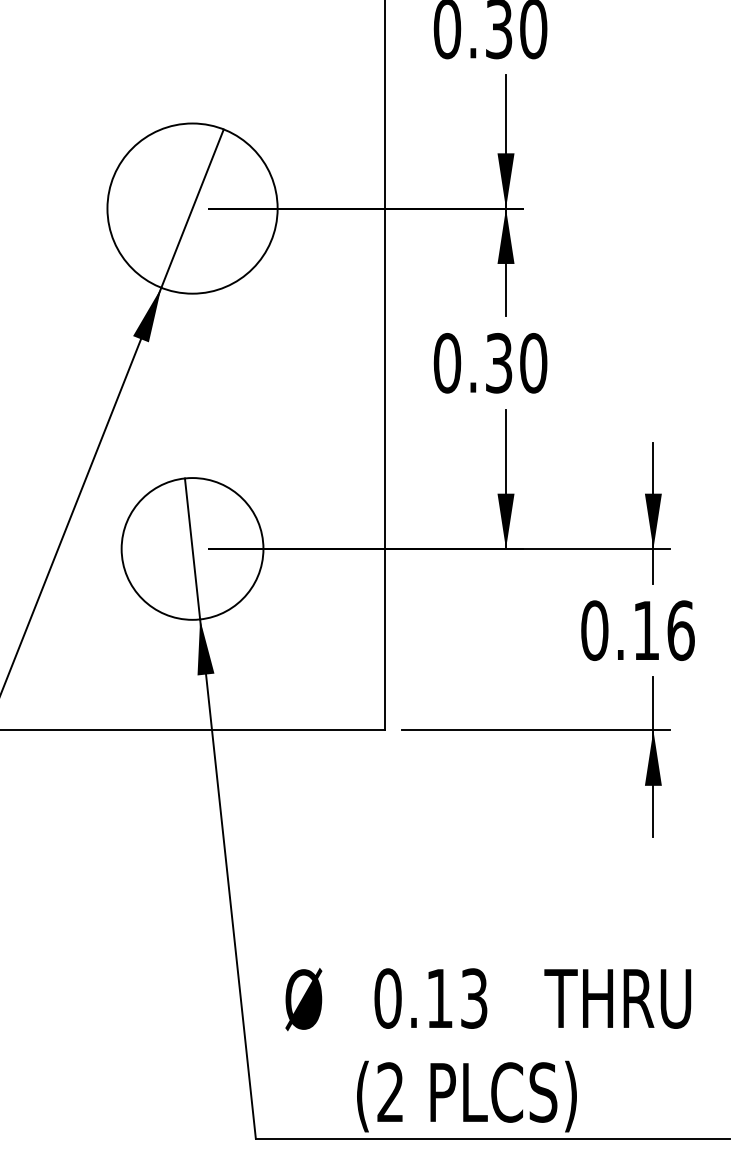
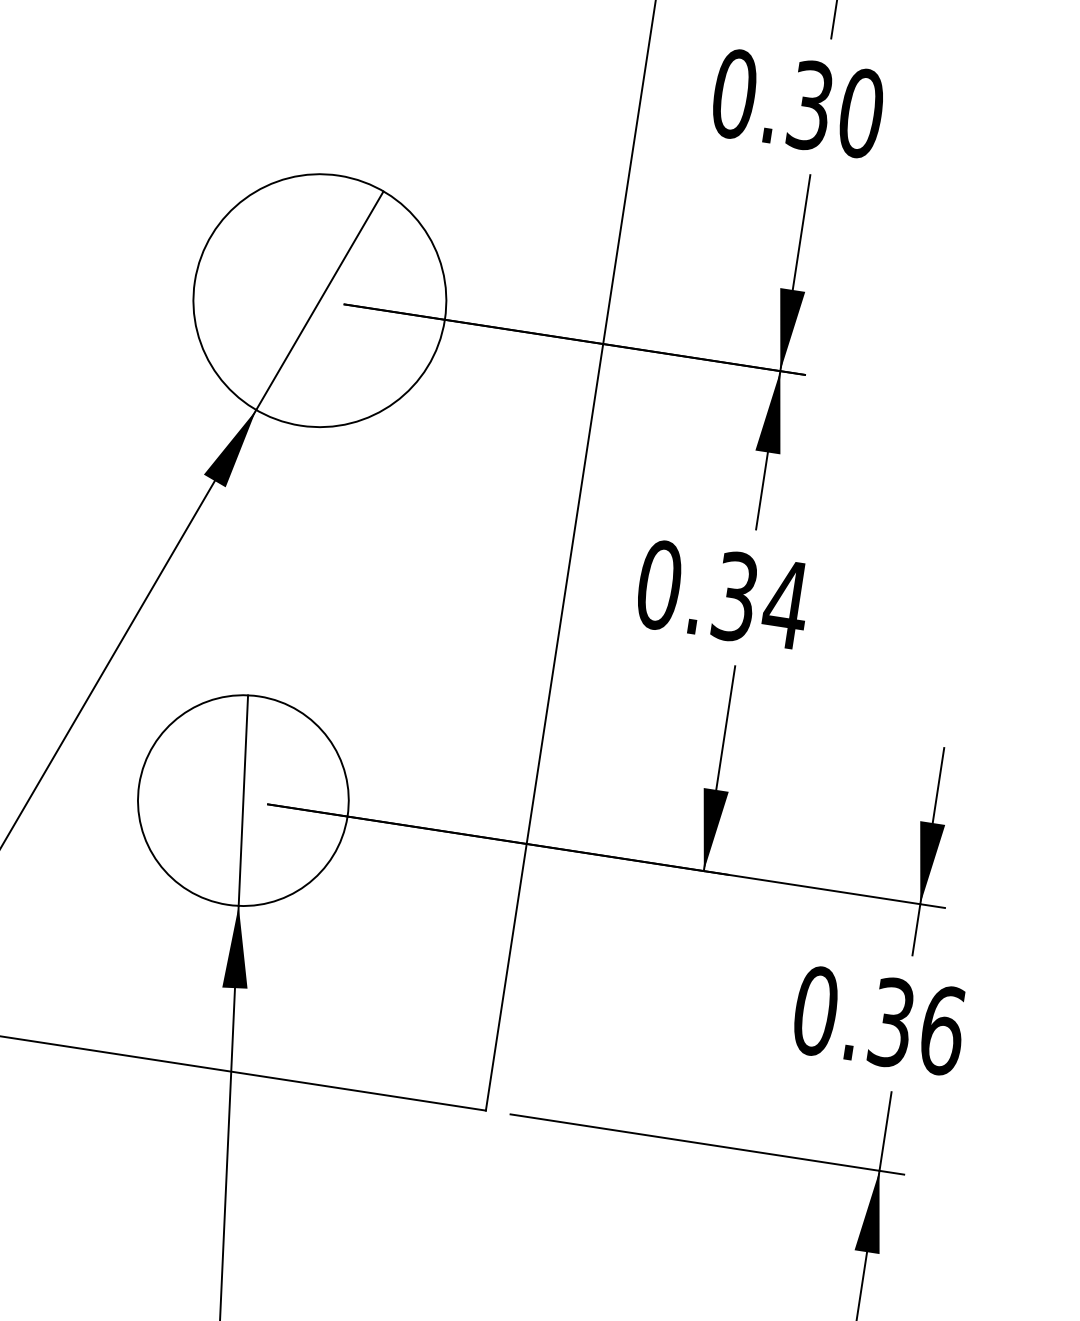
text: (533, 363) -> (785, 604), 0.30 -> 0.34
text: (646, 630) -> (891, 1022), 0.16 -> 0.36

